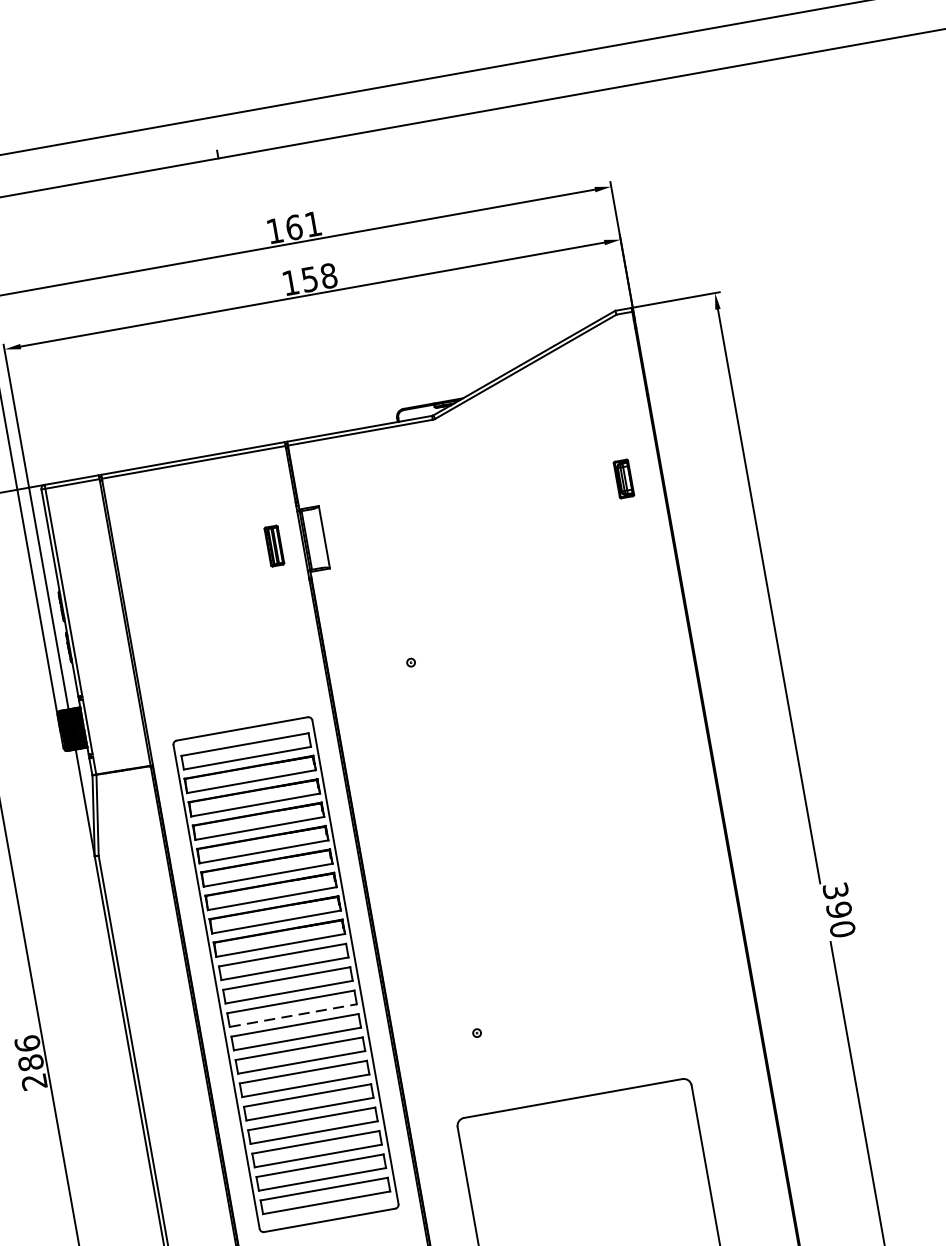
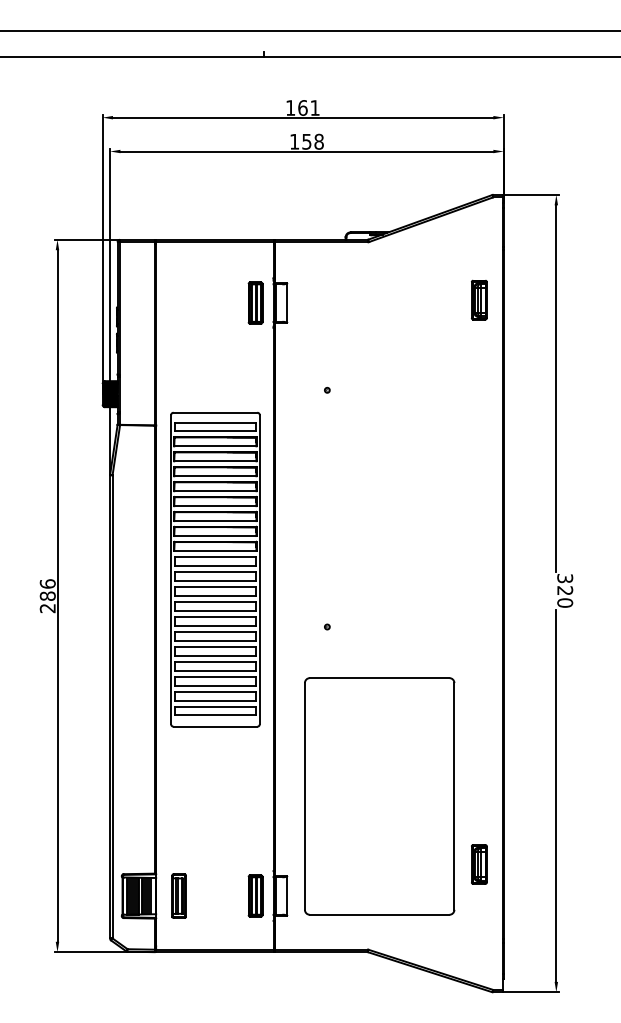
part: (623, 478) -> (479, 299), size x1.67
part: (274, 545) -> (255, 302), size x1.67
text: (839, 909) -> (565, 590), 390 -> 320
line: (293, 1014) -> (215, 595), dashed -> solid

